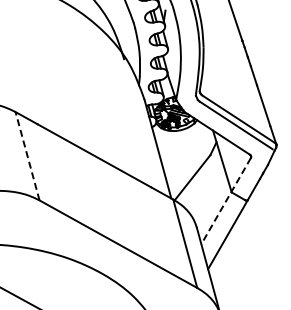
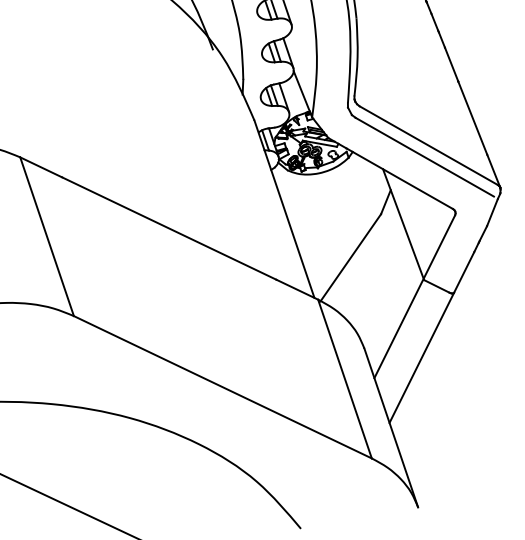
line: (27, 156) -> (46, 237), dashed -> solid
line: (226, 201) -> (415, 297), dashed -> solid

